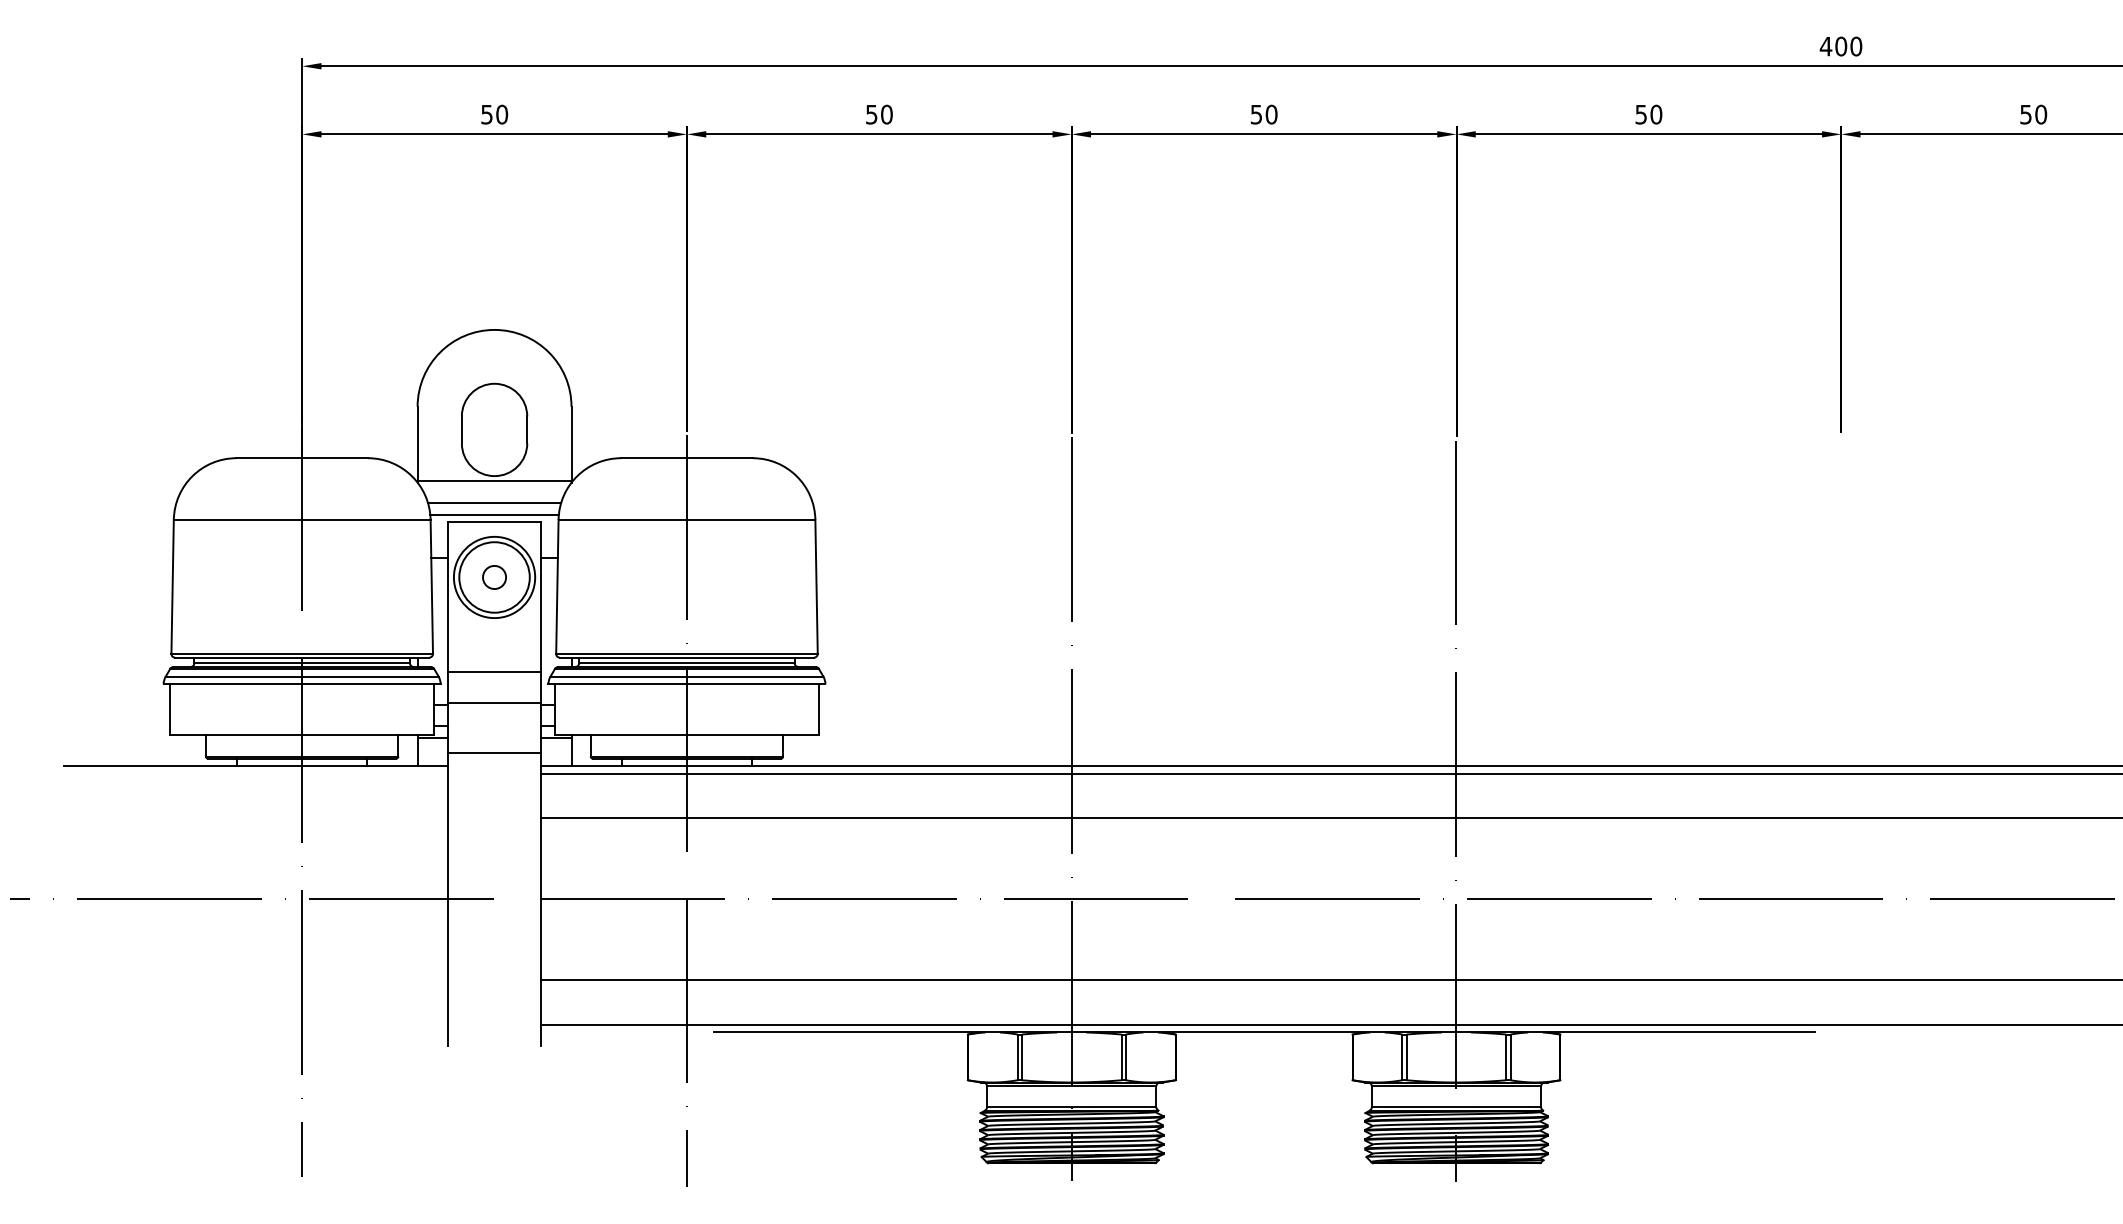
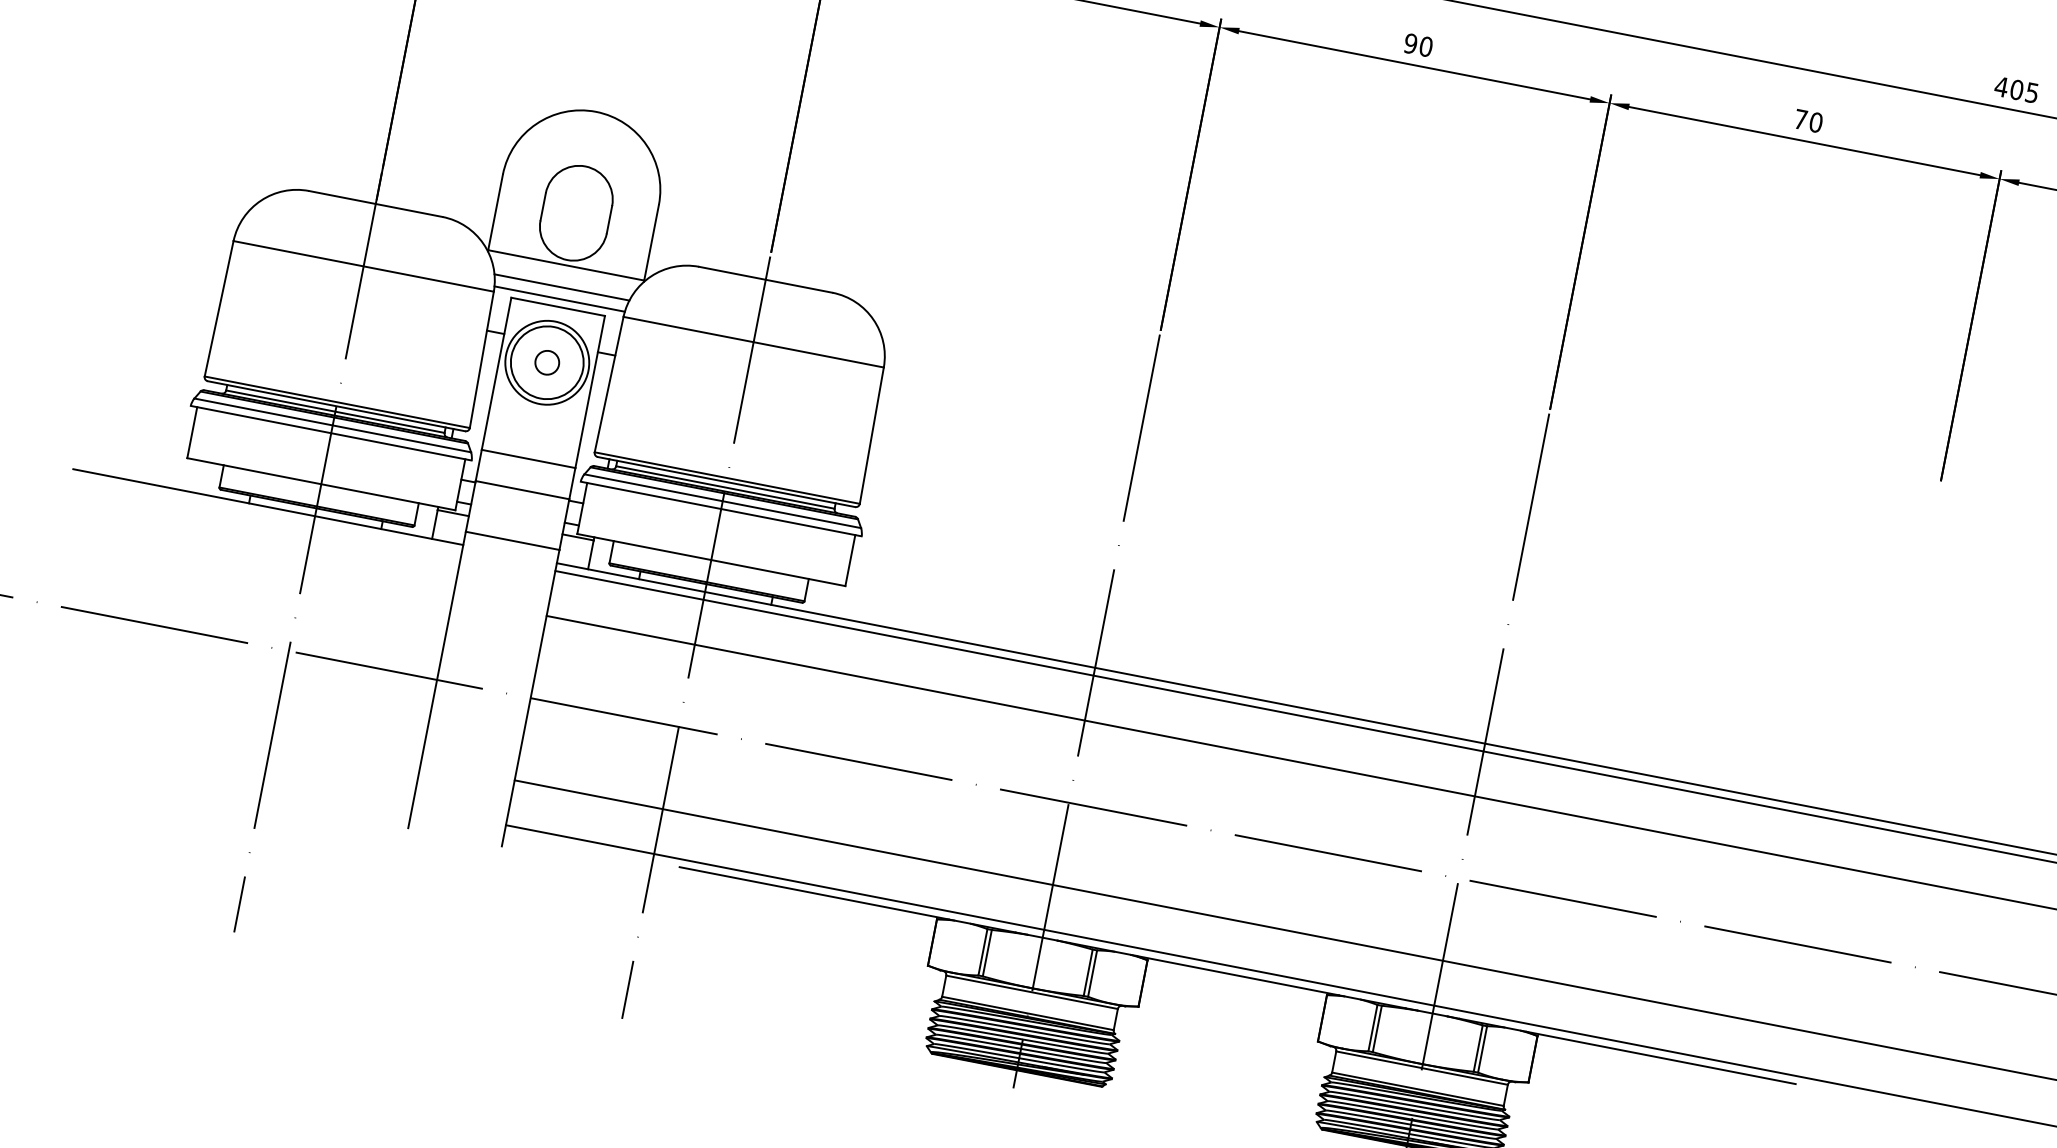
text: (1856, 46) -> (2032, 92), 400 -> 405
text: (1256, 114) -> (1410, 43), 50 -> 90
text: (1640, 114) -> (1800, 119), 50 -> 70

